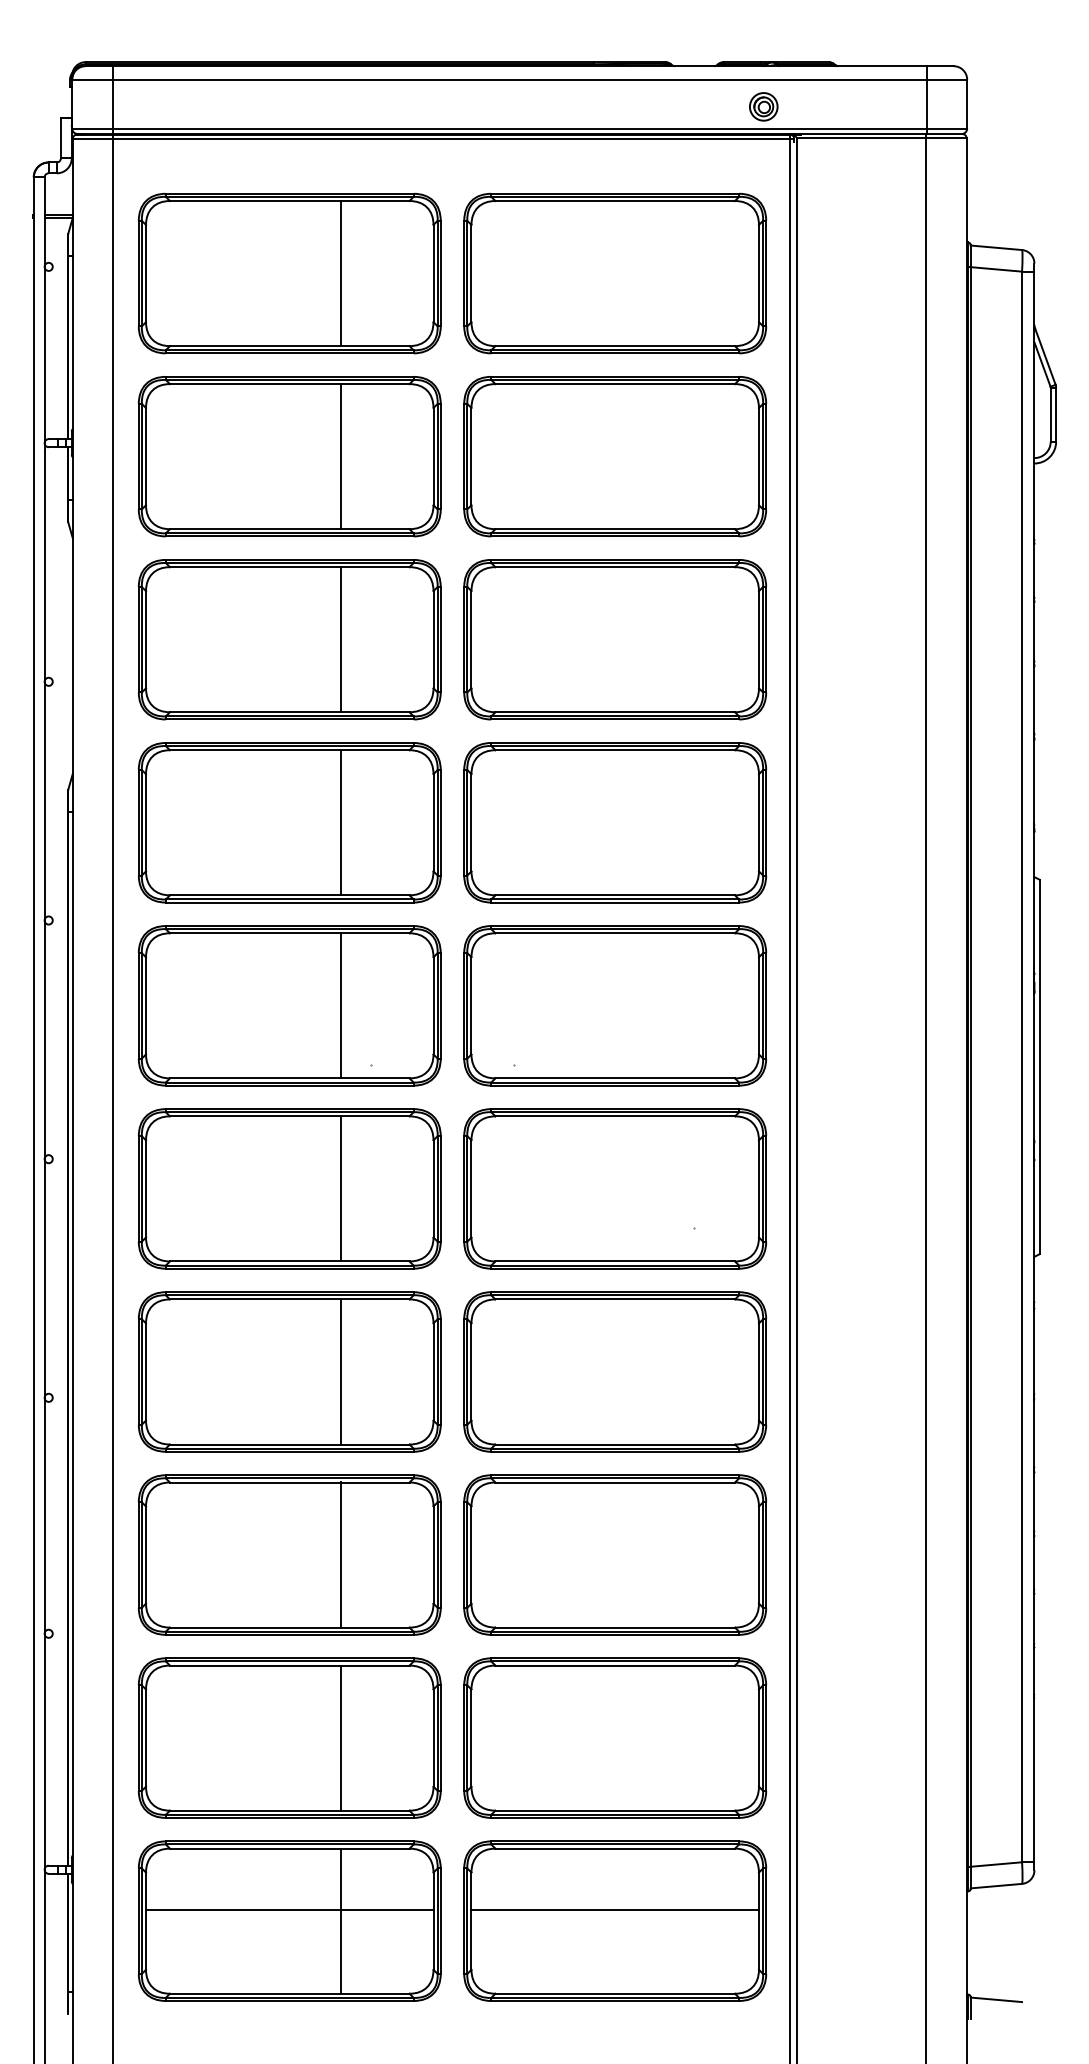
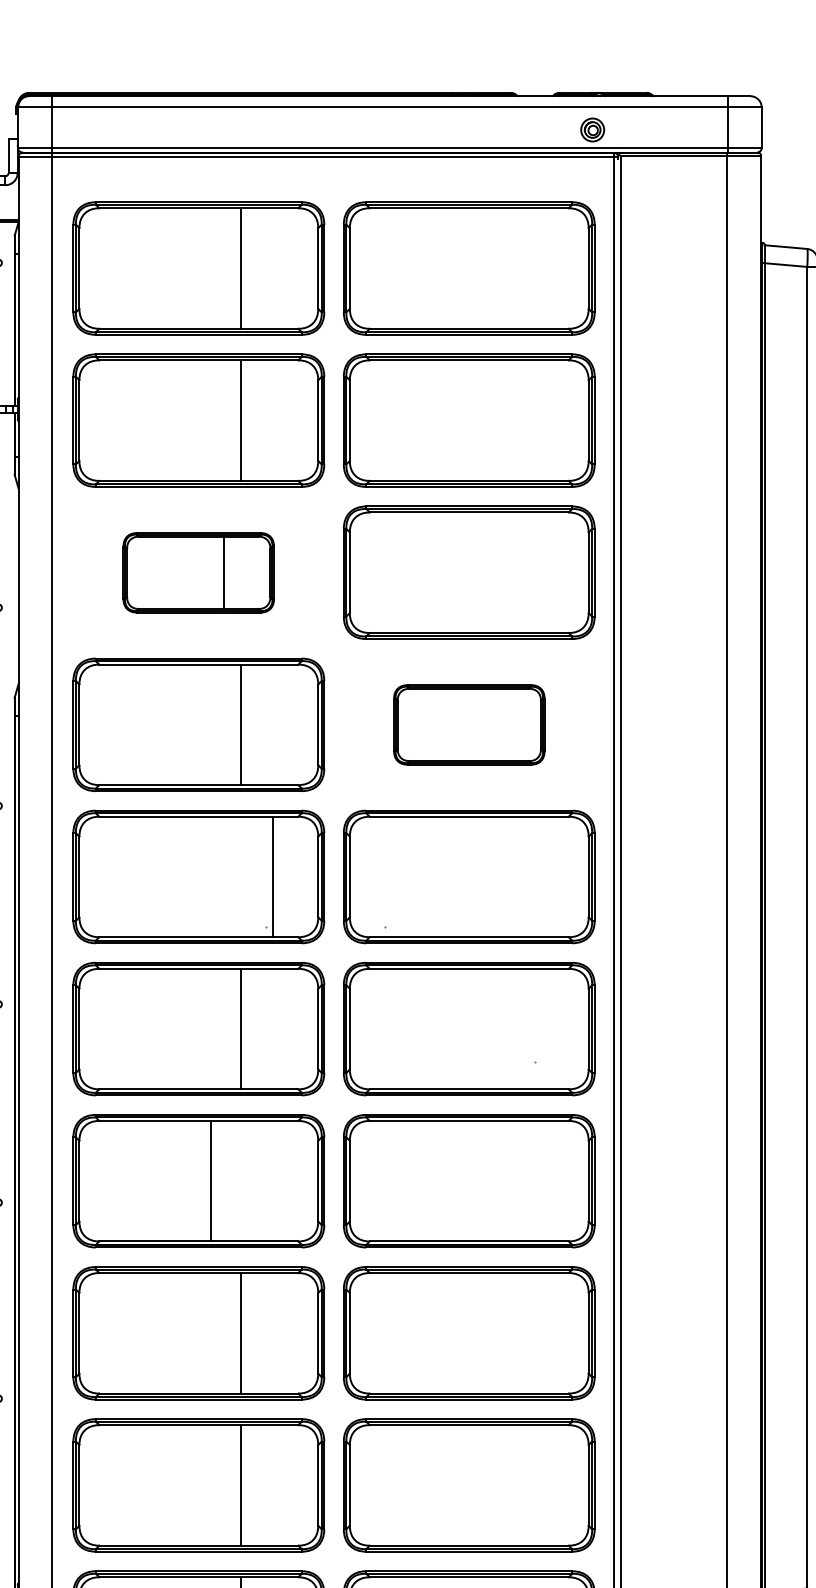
part: (289, 639) -> (198, 572), size x0.6
part: (615, 822) -> (469, 724), size x0.6
line: (340, 1005) -> (272, 876), moved
line: (340, 1371) -> (210, 1180), moved

